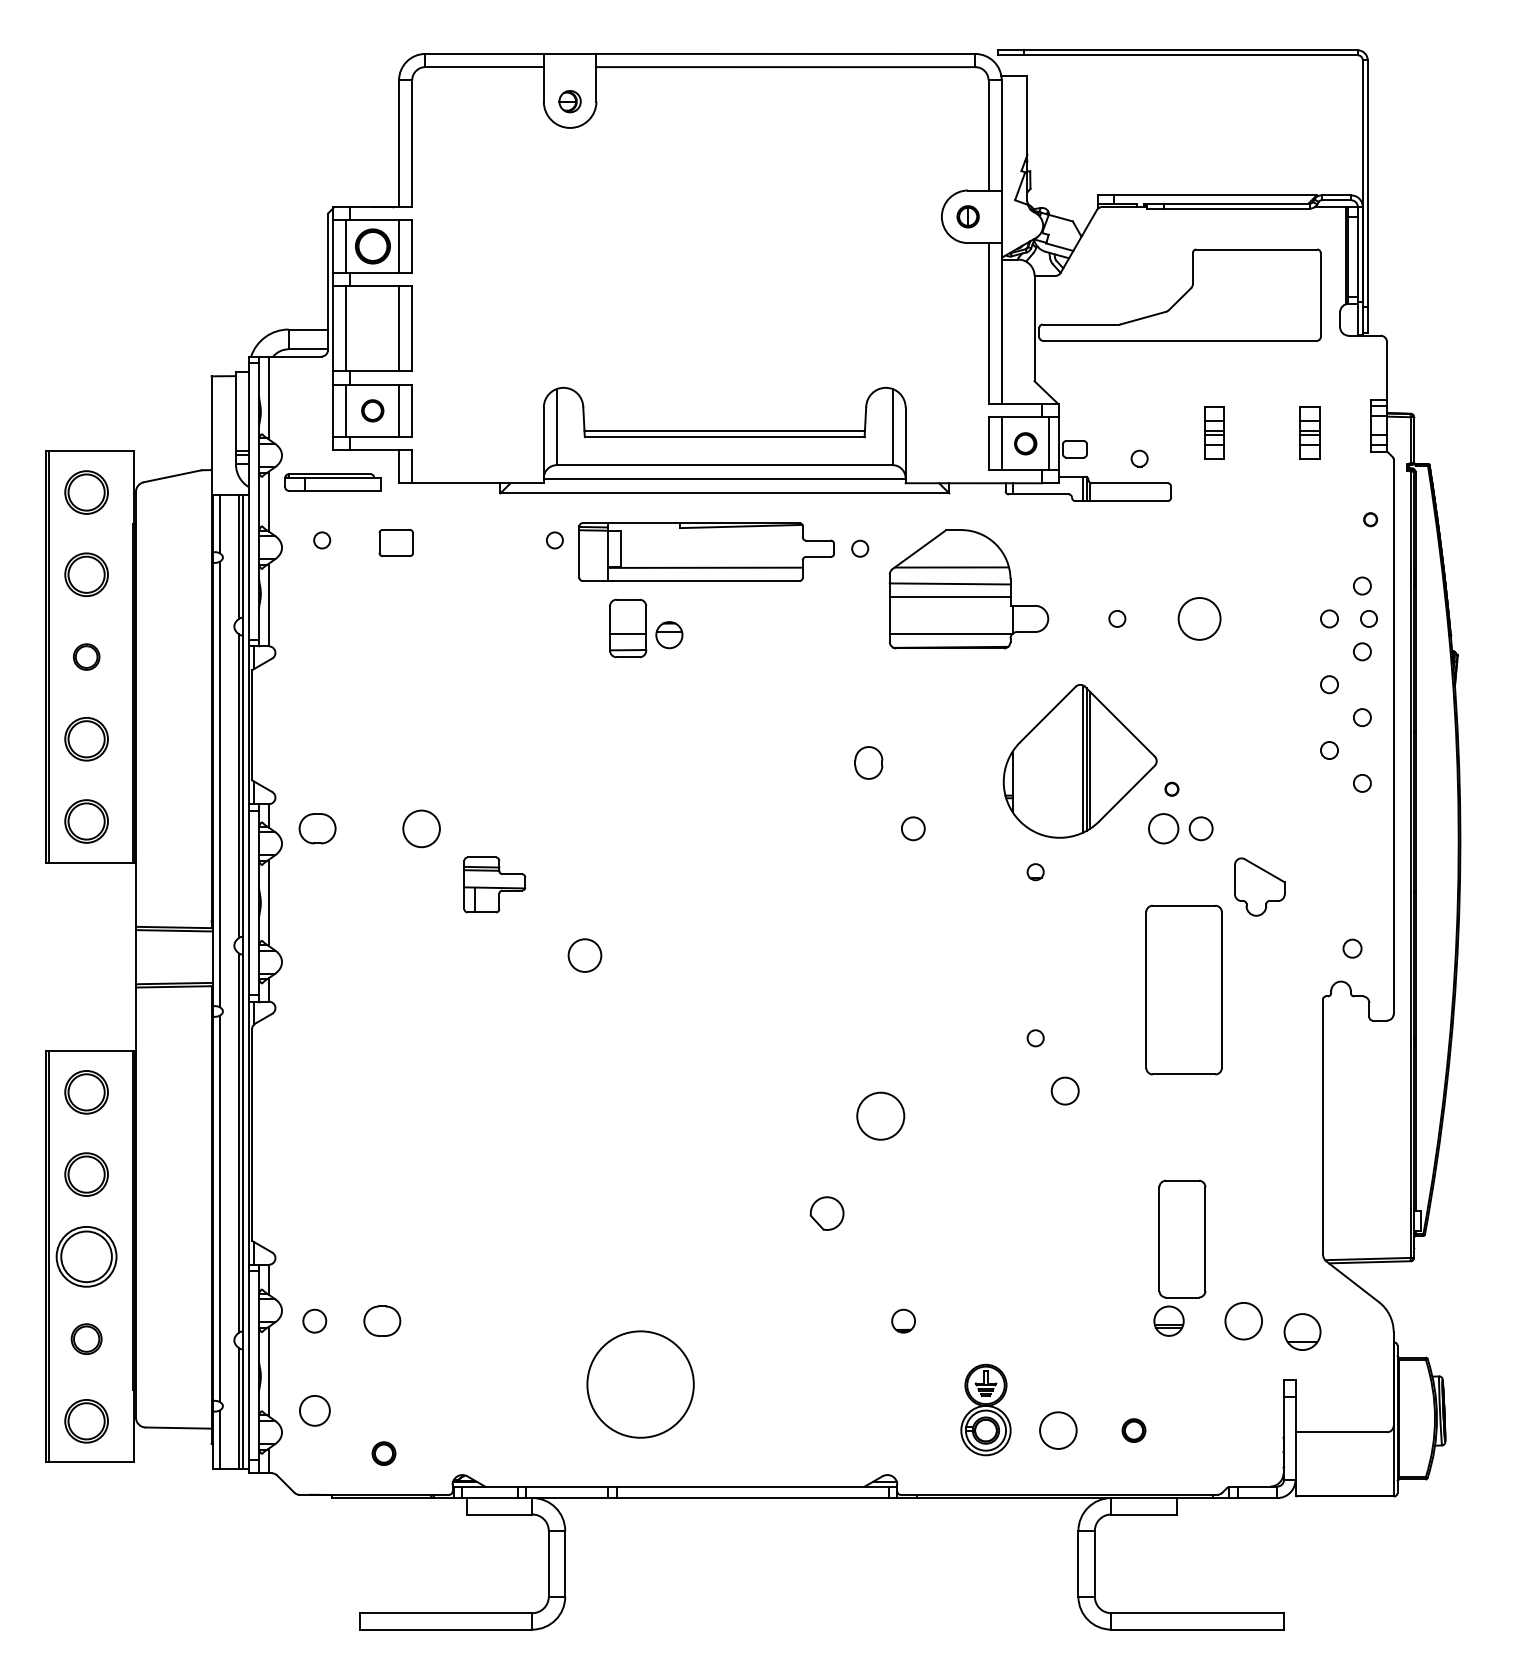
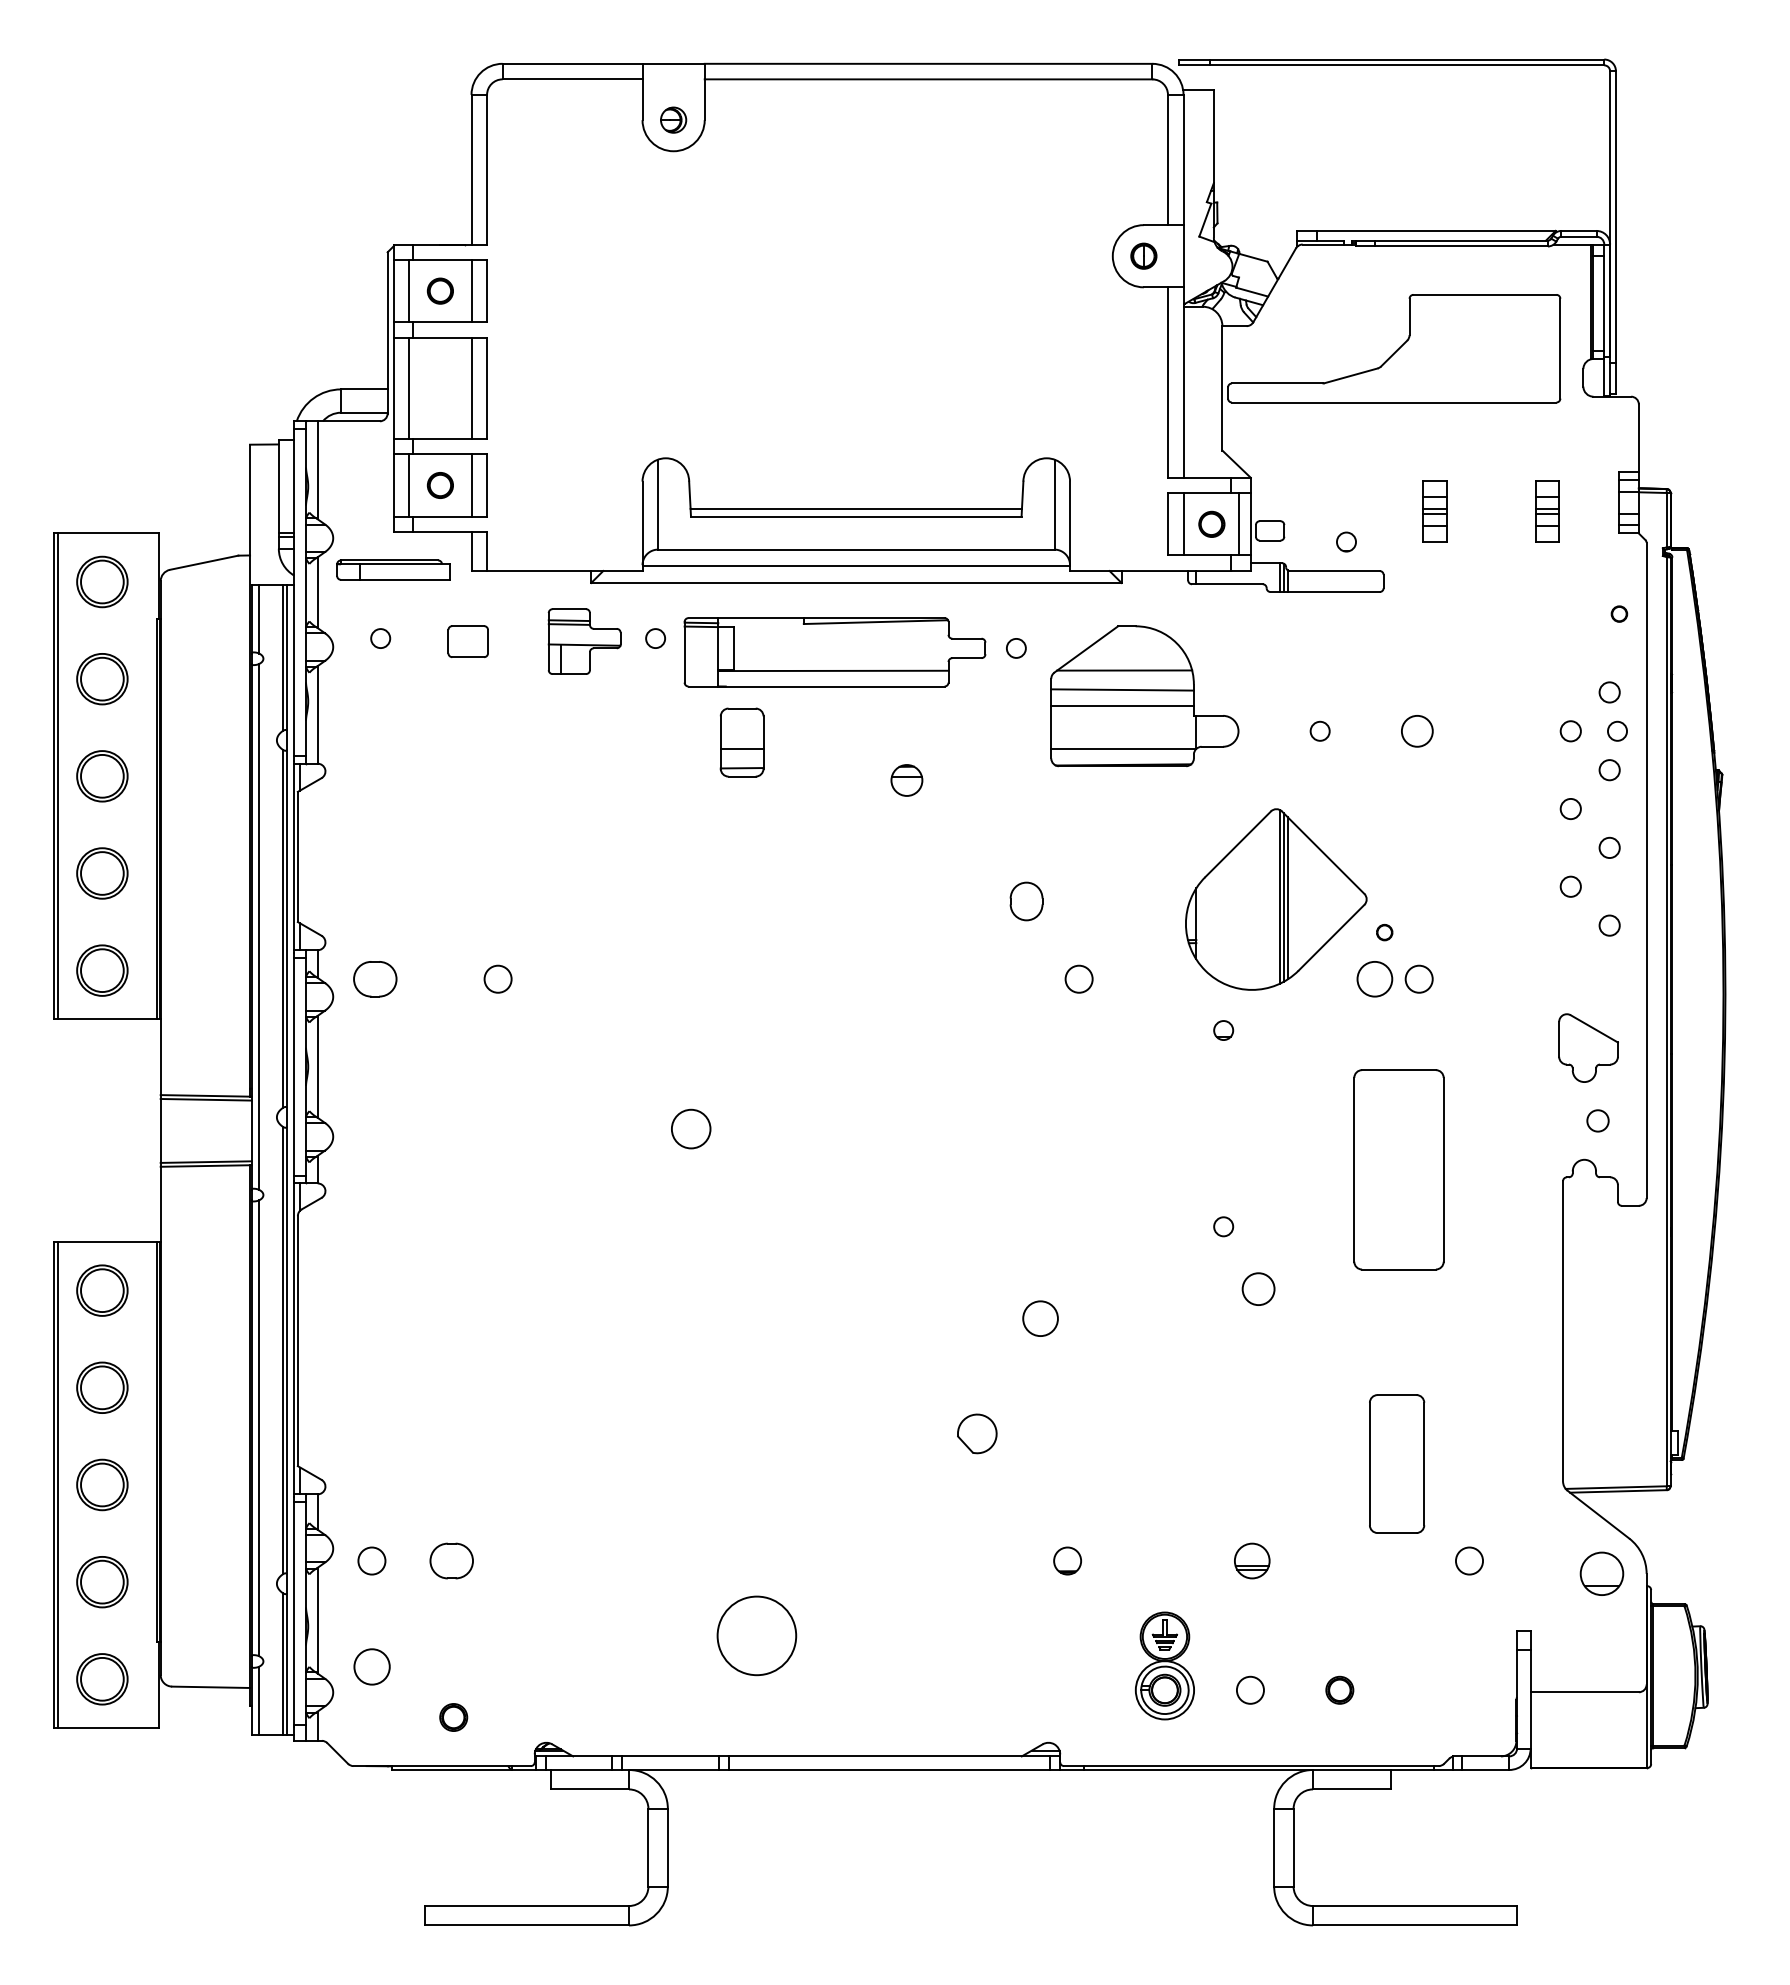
part: (371, 245) -> (439, 290), size x0.62
circle: (1198, 618) -> (1416, 730), size x0.62
part: (669, 635) -> (906, 780), moved
part: (86, 657) -> (102, 776), size x1.67
circle: (421, 828) -> (497, 978), size x0.62
part: (494, 884) -> (584, 641), moved
part: (1259, 886) -> (1588, 1047), moved
circle: (880, 1115) -> (1040, 1318), size x0.62
part: (86, 1256) -> (102, 1484), size x0.71
part: (1169, 1320) -> (1252, 1560), moved
circle: (1243, 1320) -> (1469, 1560), size x0.62
part: (1302, 1331) -> (1601, 1573), moved
part: (86, 1339) -> (102, 1582), size x1.43
circle: (640, 1384) -> (756, 1635), size x0.62
circle: (1057, 1429) -> (1249, 1689), size x0.62

